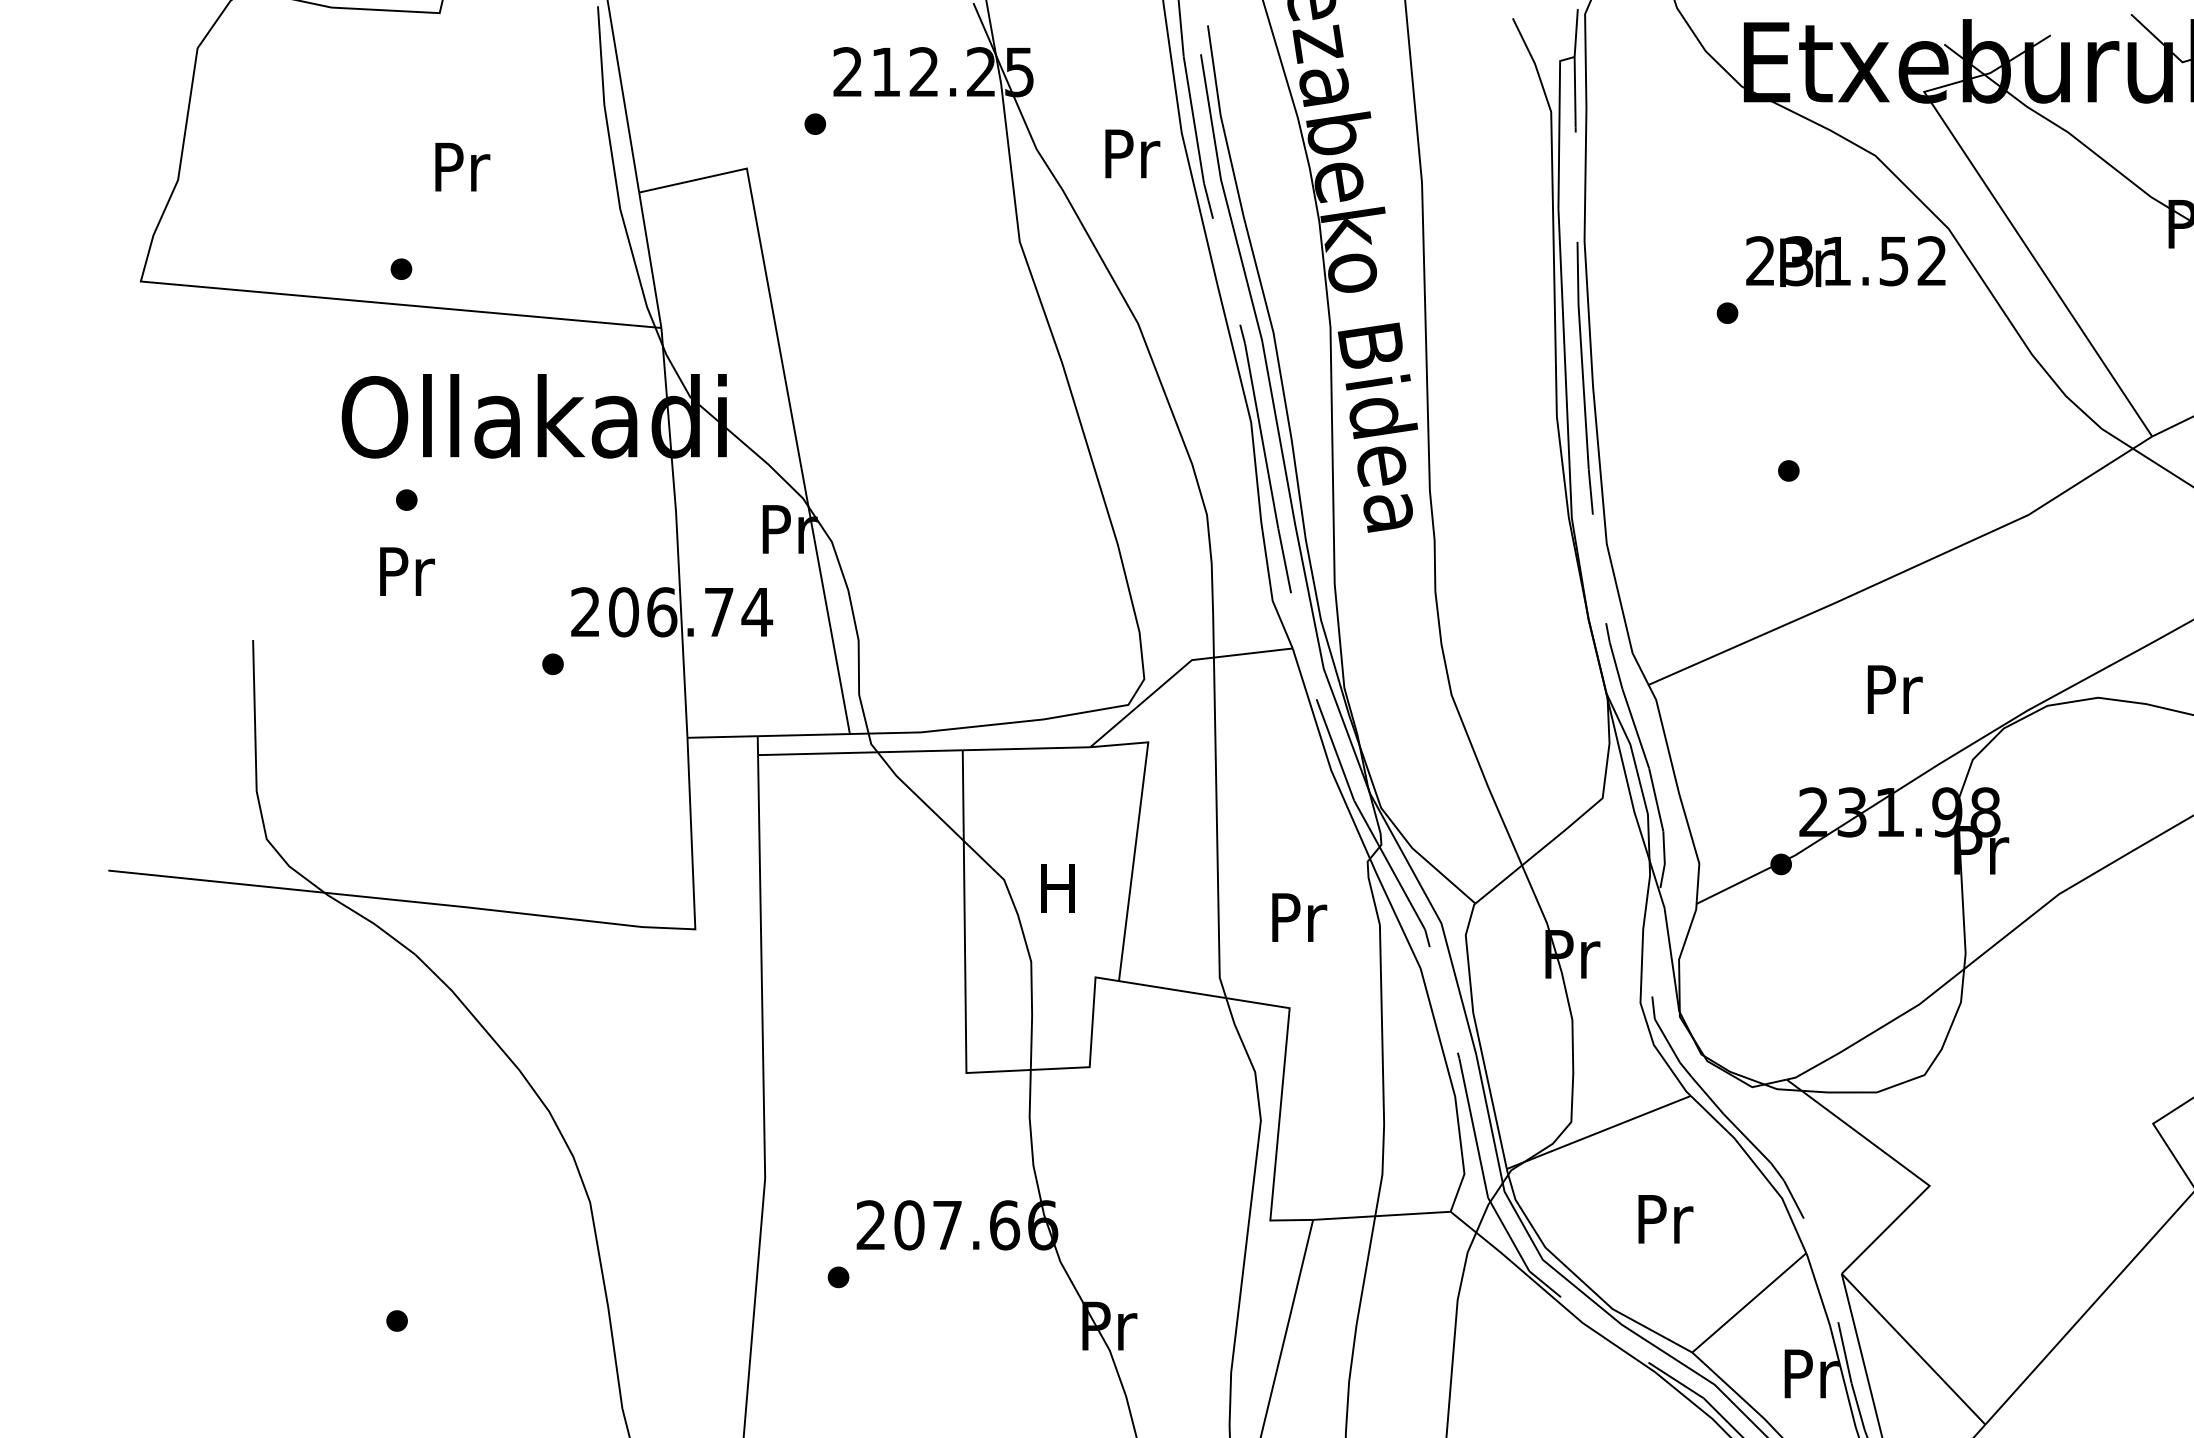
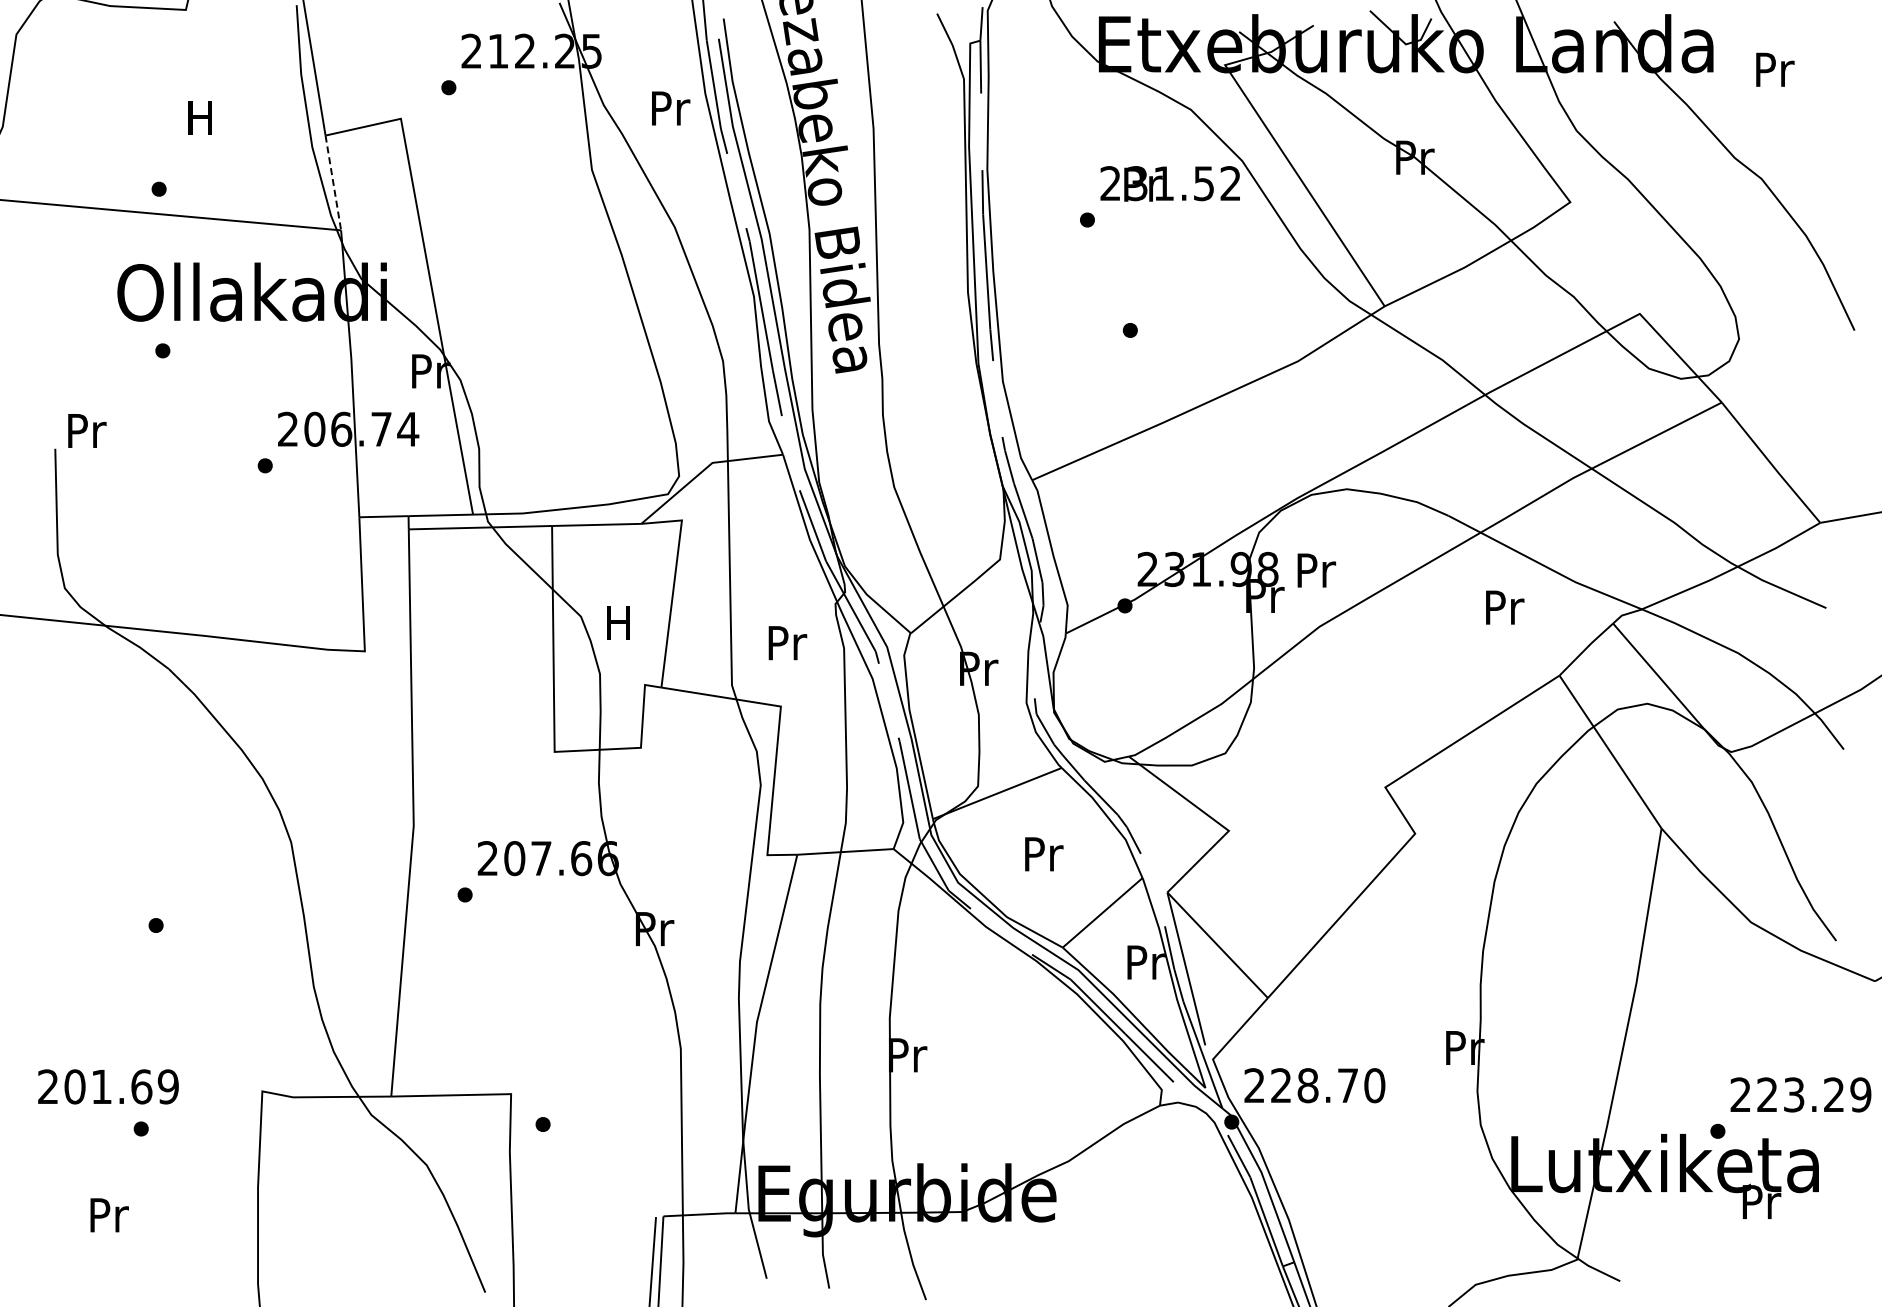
text: (463, 166) -> (202, 117), Pr -> H
line: (650, 261) -> (333, 183), solid -> dashed
text: (407, 571) -> (87, 430), moved
text: (1894, 689) -> (1316, 570), moved

